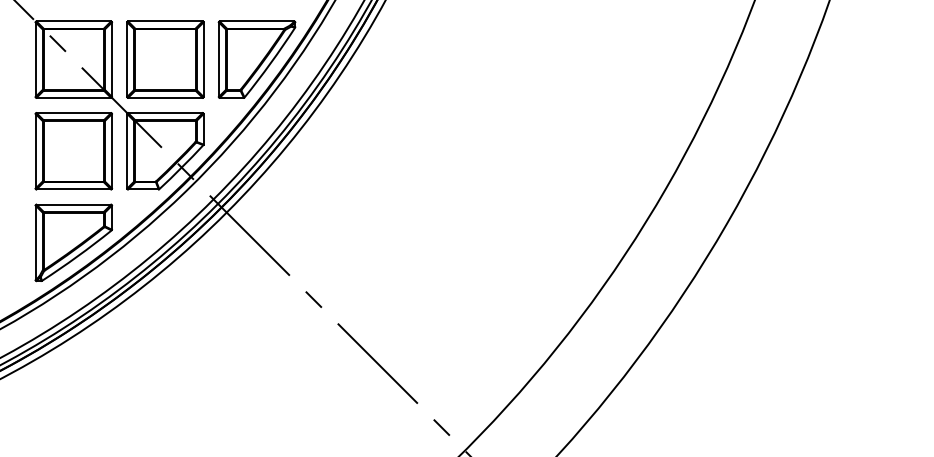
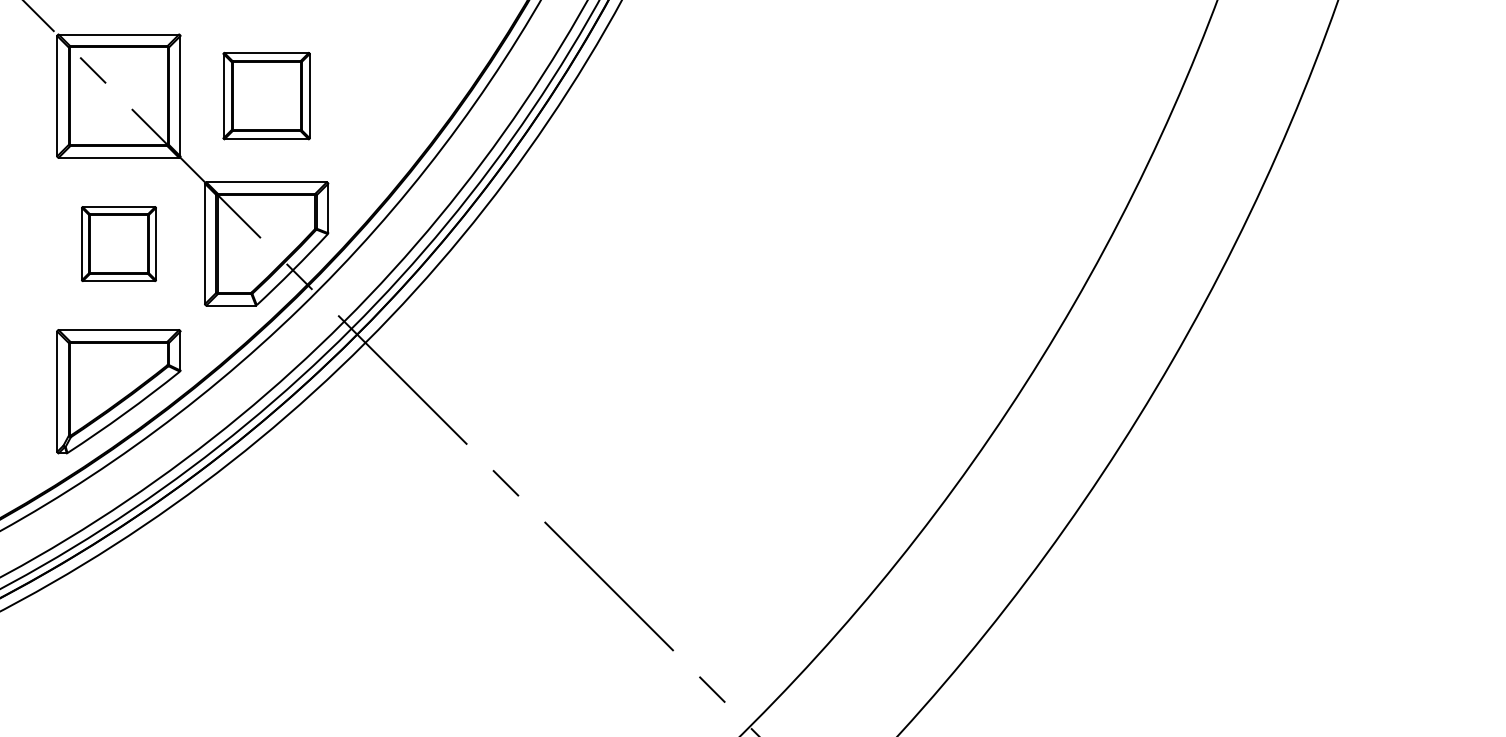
part: (165, 59) -> (266, 95), size x0.7
part: (256, 59) -> (413, 95), removed
part: (73, 151) -> (118, 244), size x0.6

